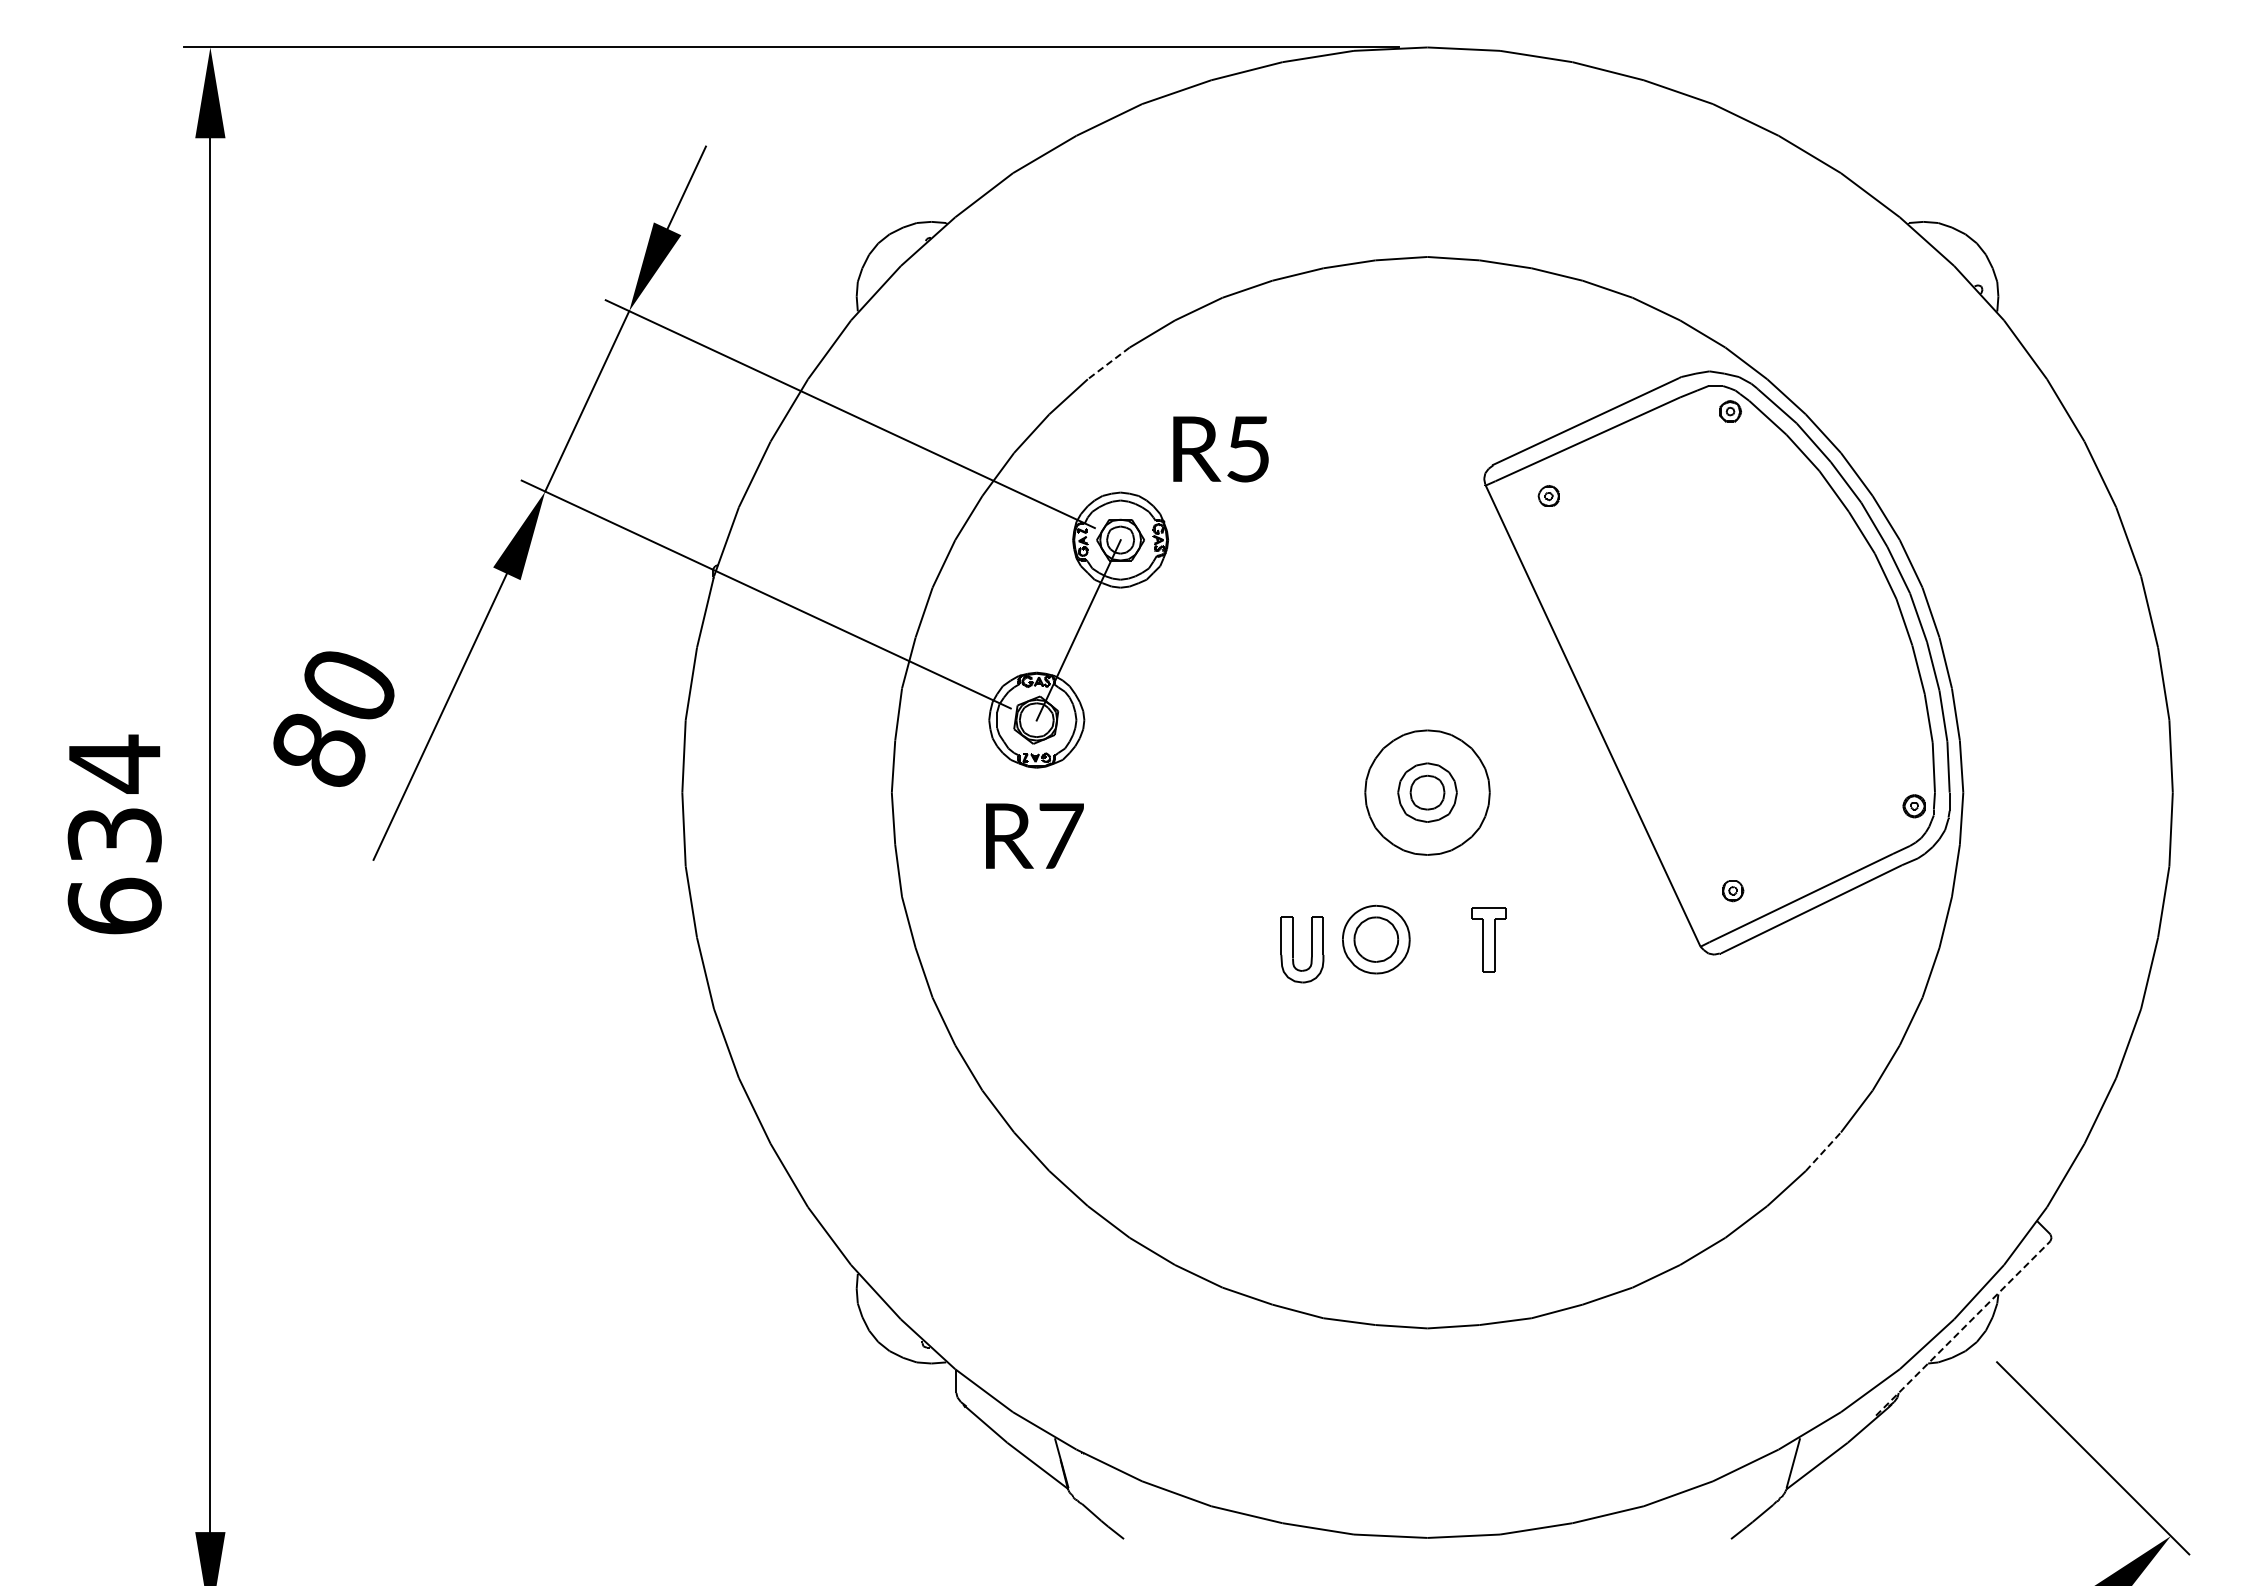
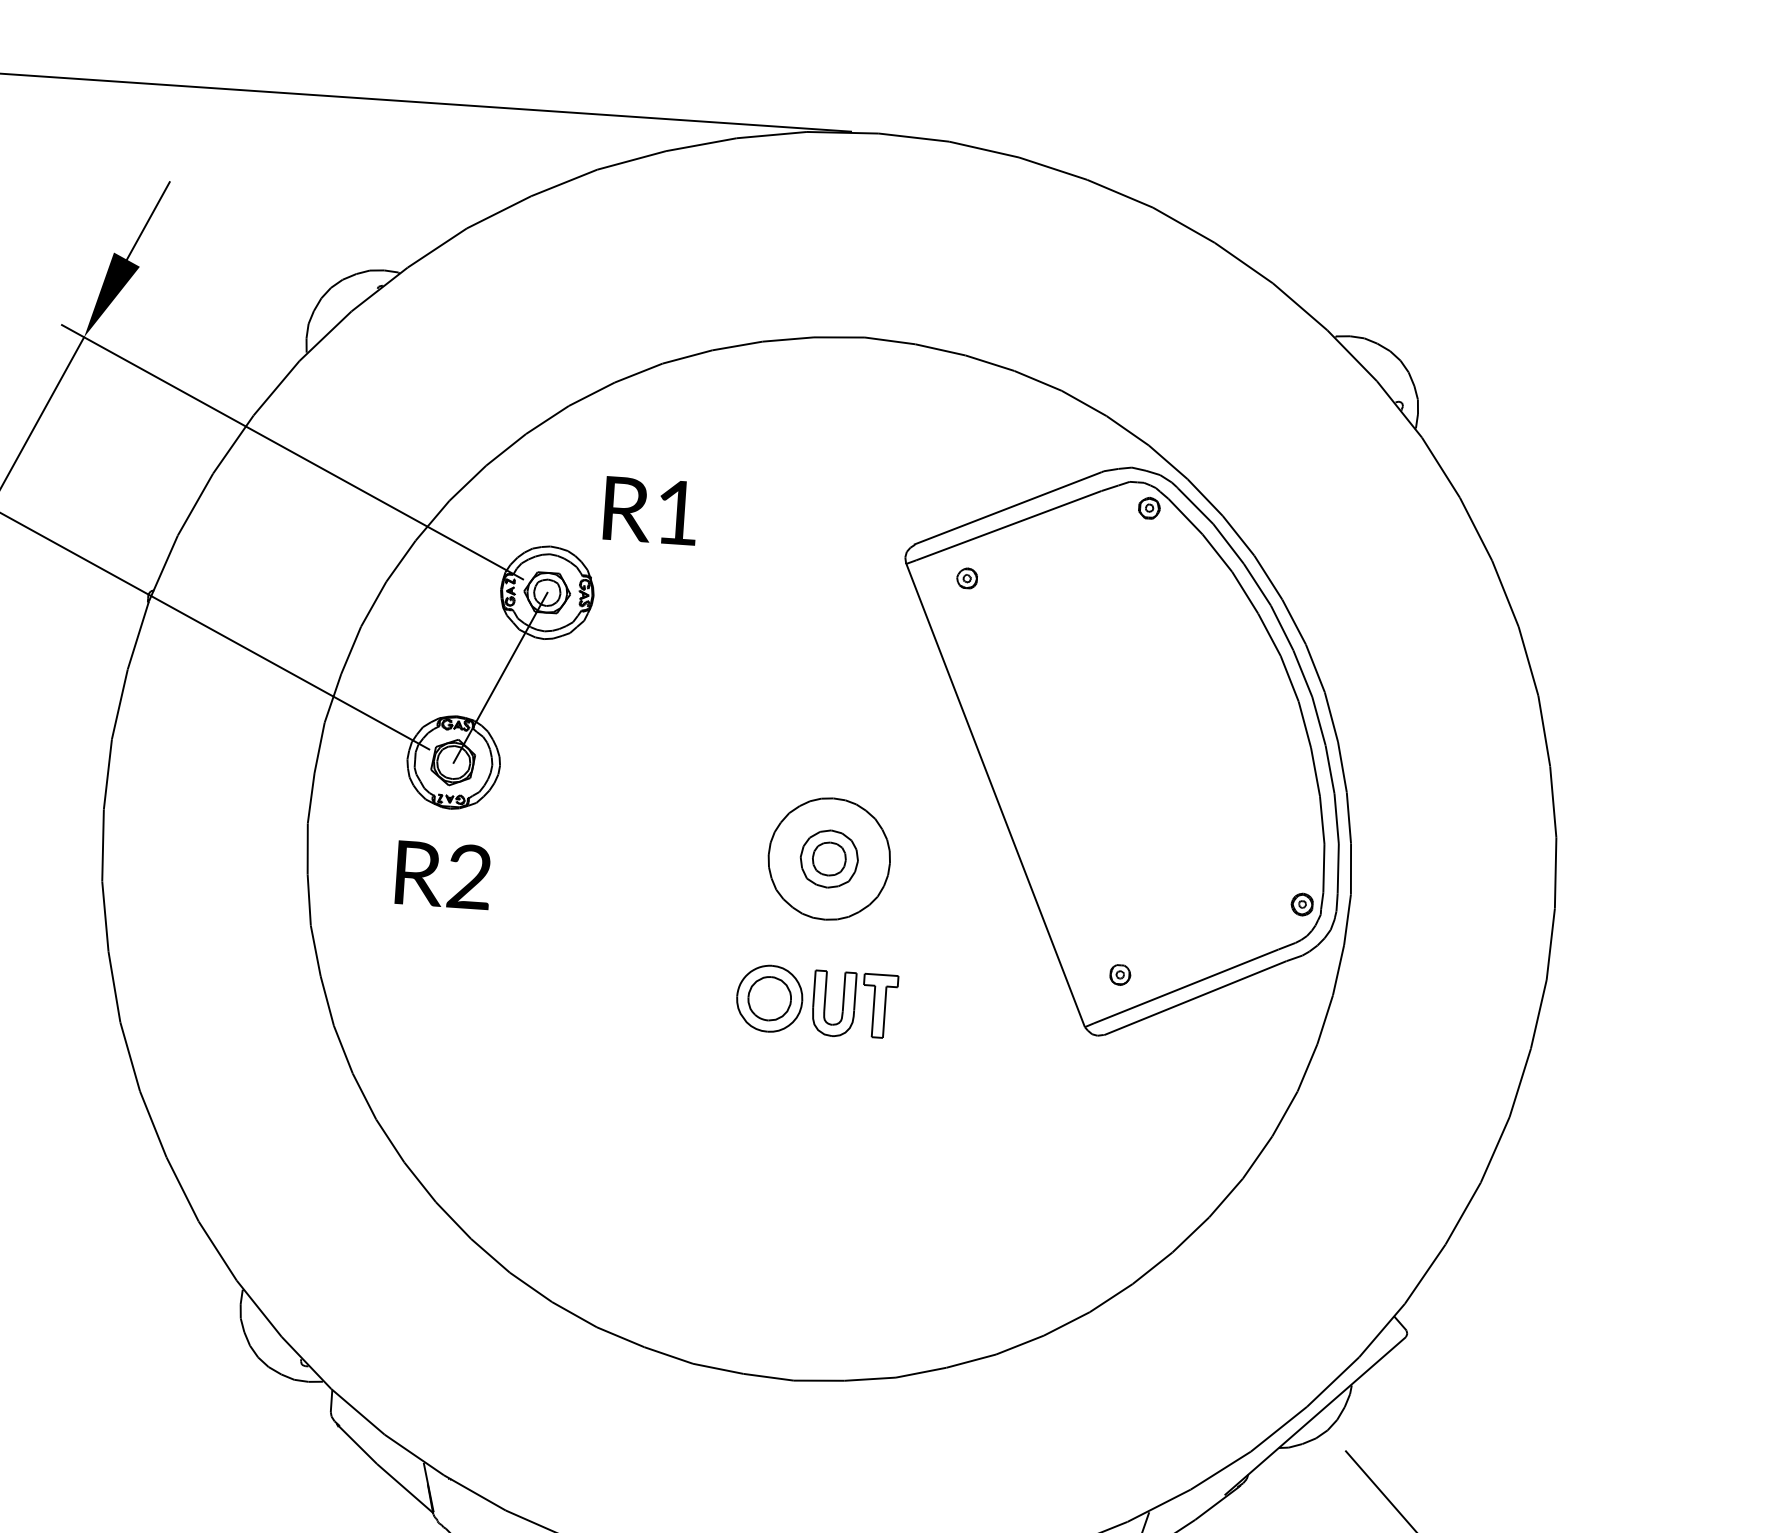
line: (1108, 363) -> (547, 420), dashed -> solid
text: (1247, 449) -> (676, 513), R5 -> R1
text: (1061, 835) -> (470, 876), R7 -> R2
part: (1293, 949) -> (825, 1003), moved
line: (1823, 1151) -> (1191, 1234), dashed -> solid
line: (1963, 1328) -> (1315, 1416), dashed -> solid

